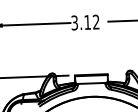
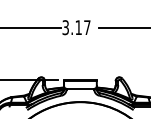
text: (96, 22) -> (87, 27), 3.12 -> 3.17

